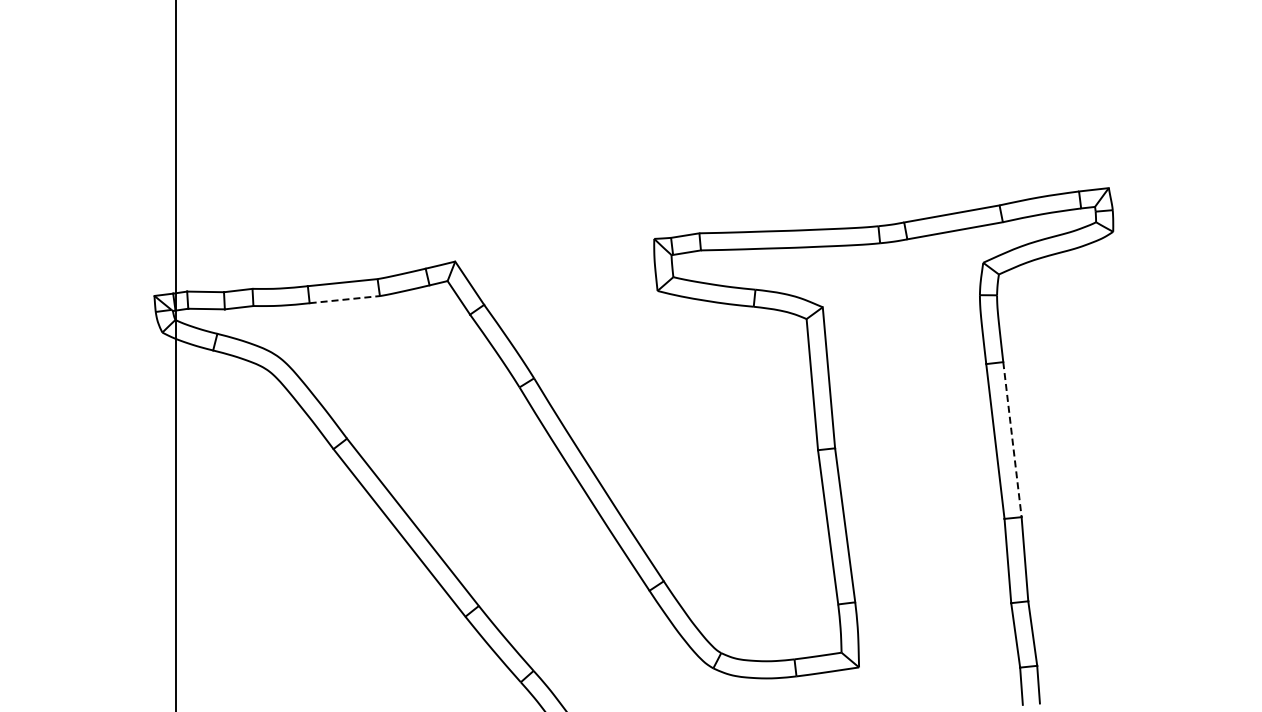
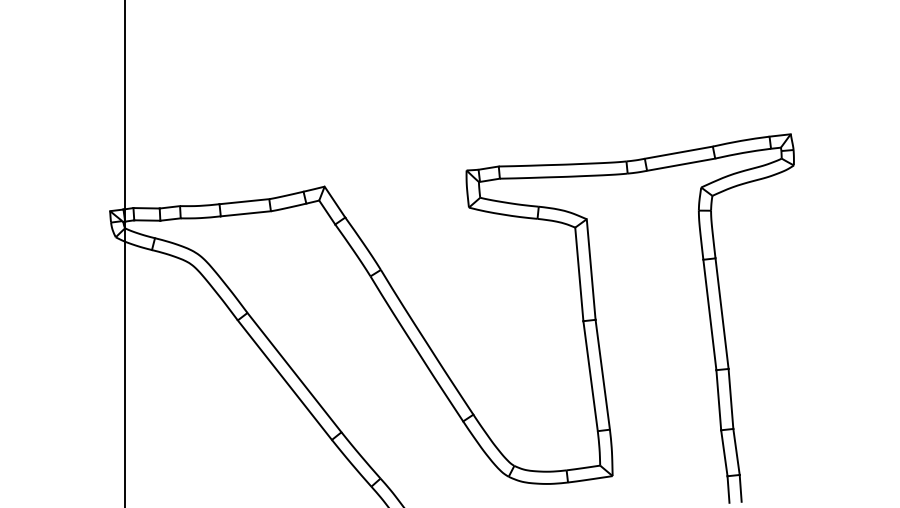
line: (345, 299) -> (246, 213), dashed -> solid
line: (1012, 440) -> (722, 314), dashed -> solid

